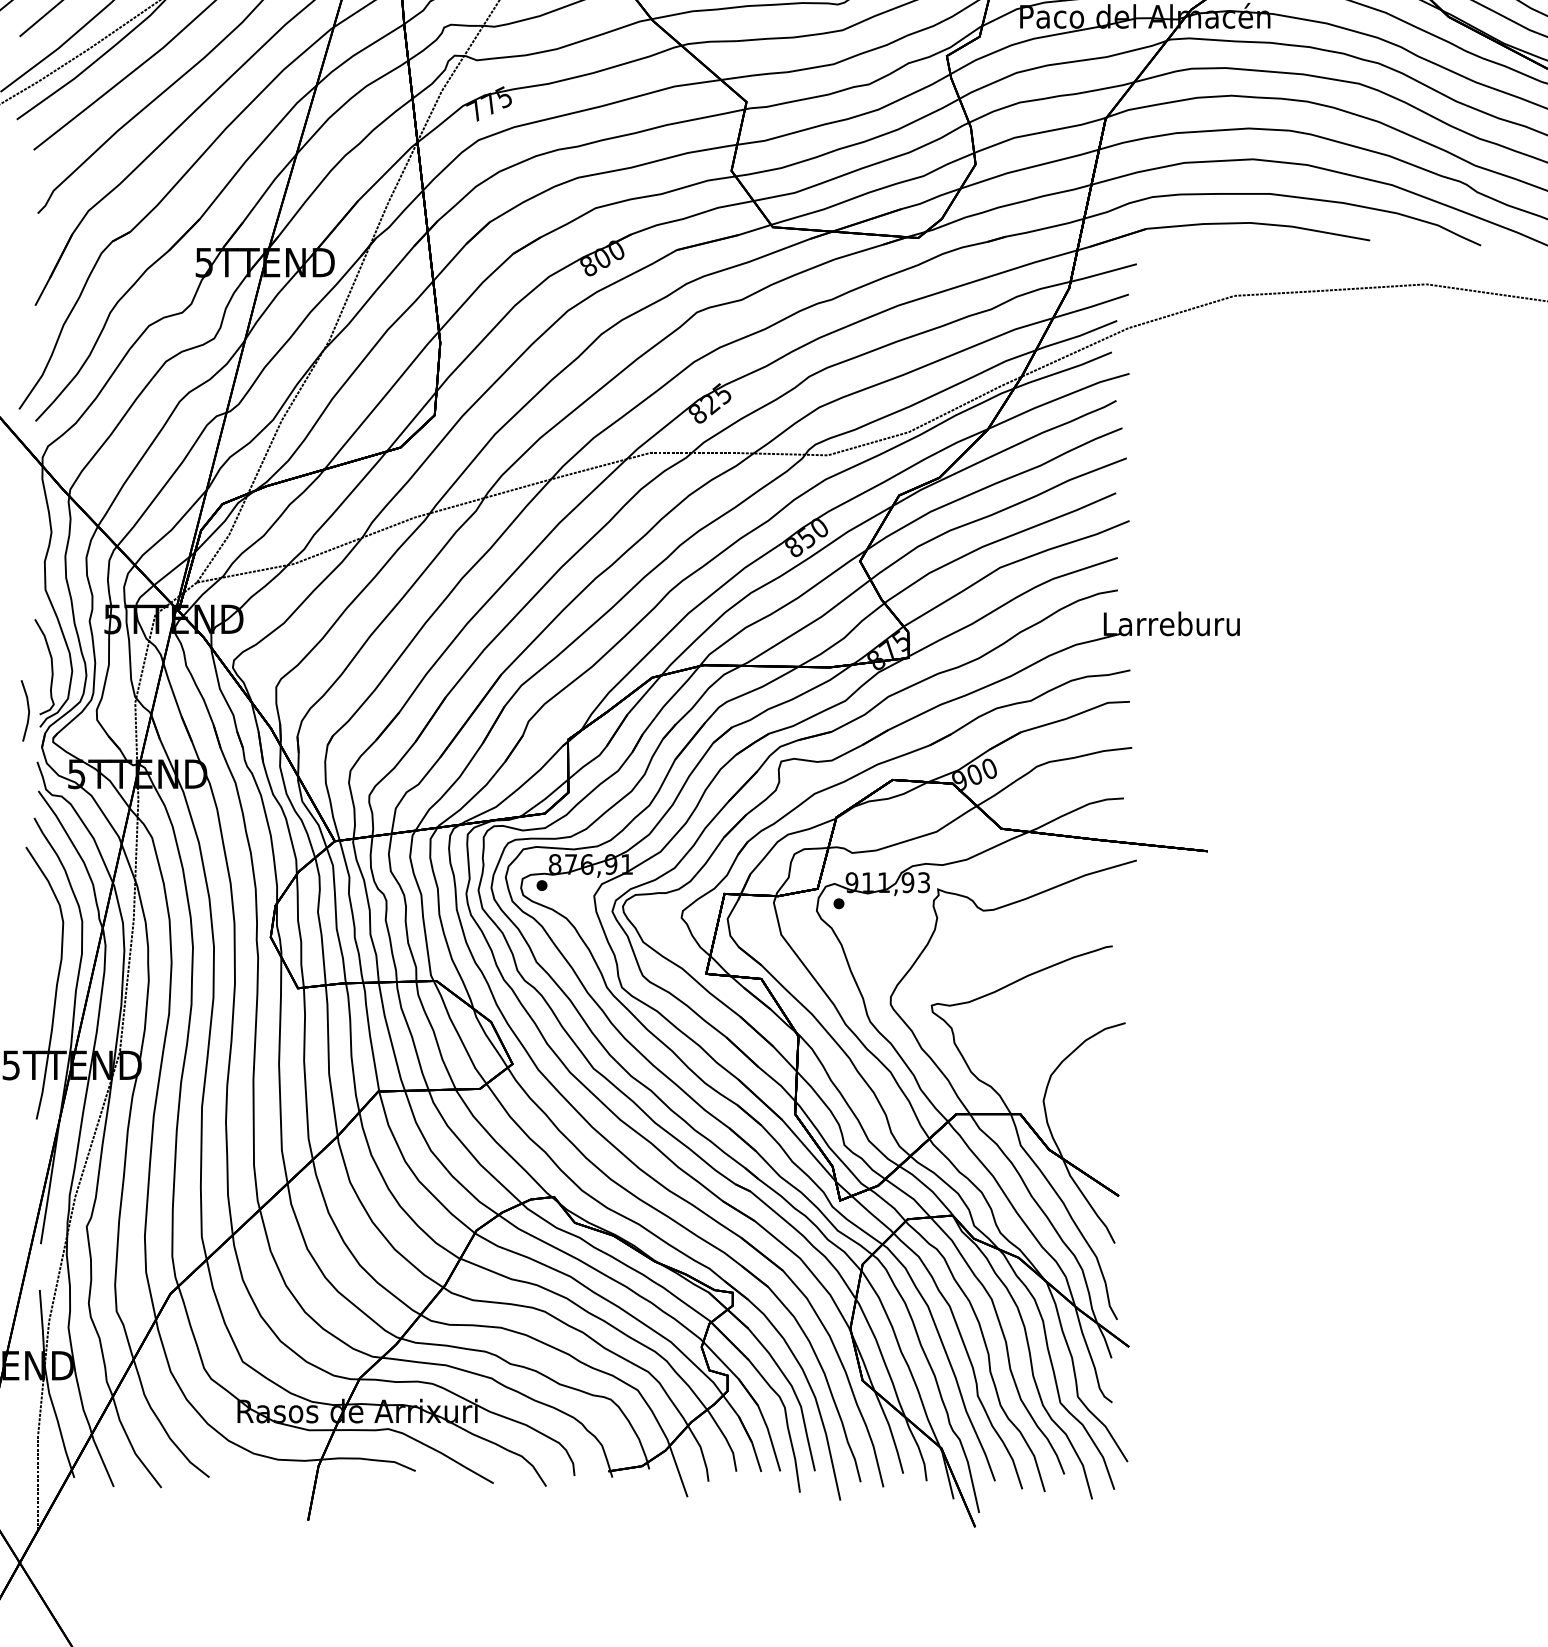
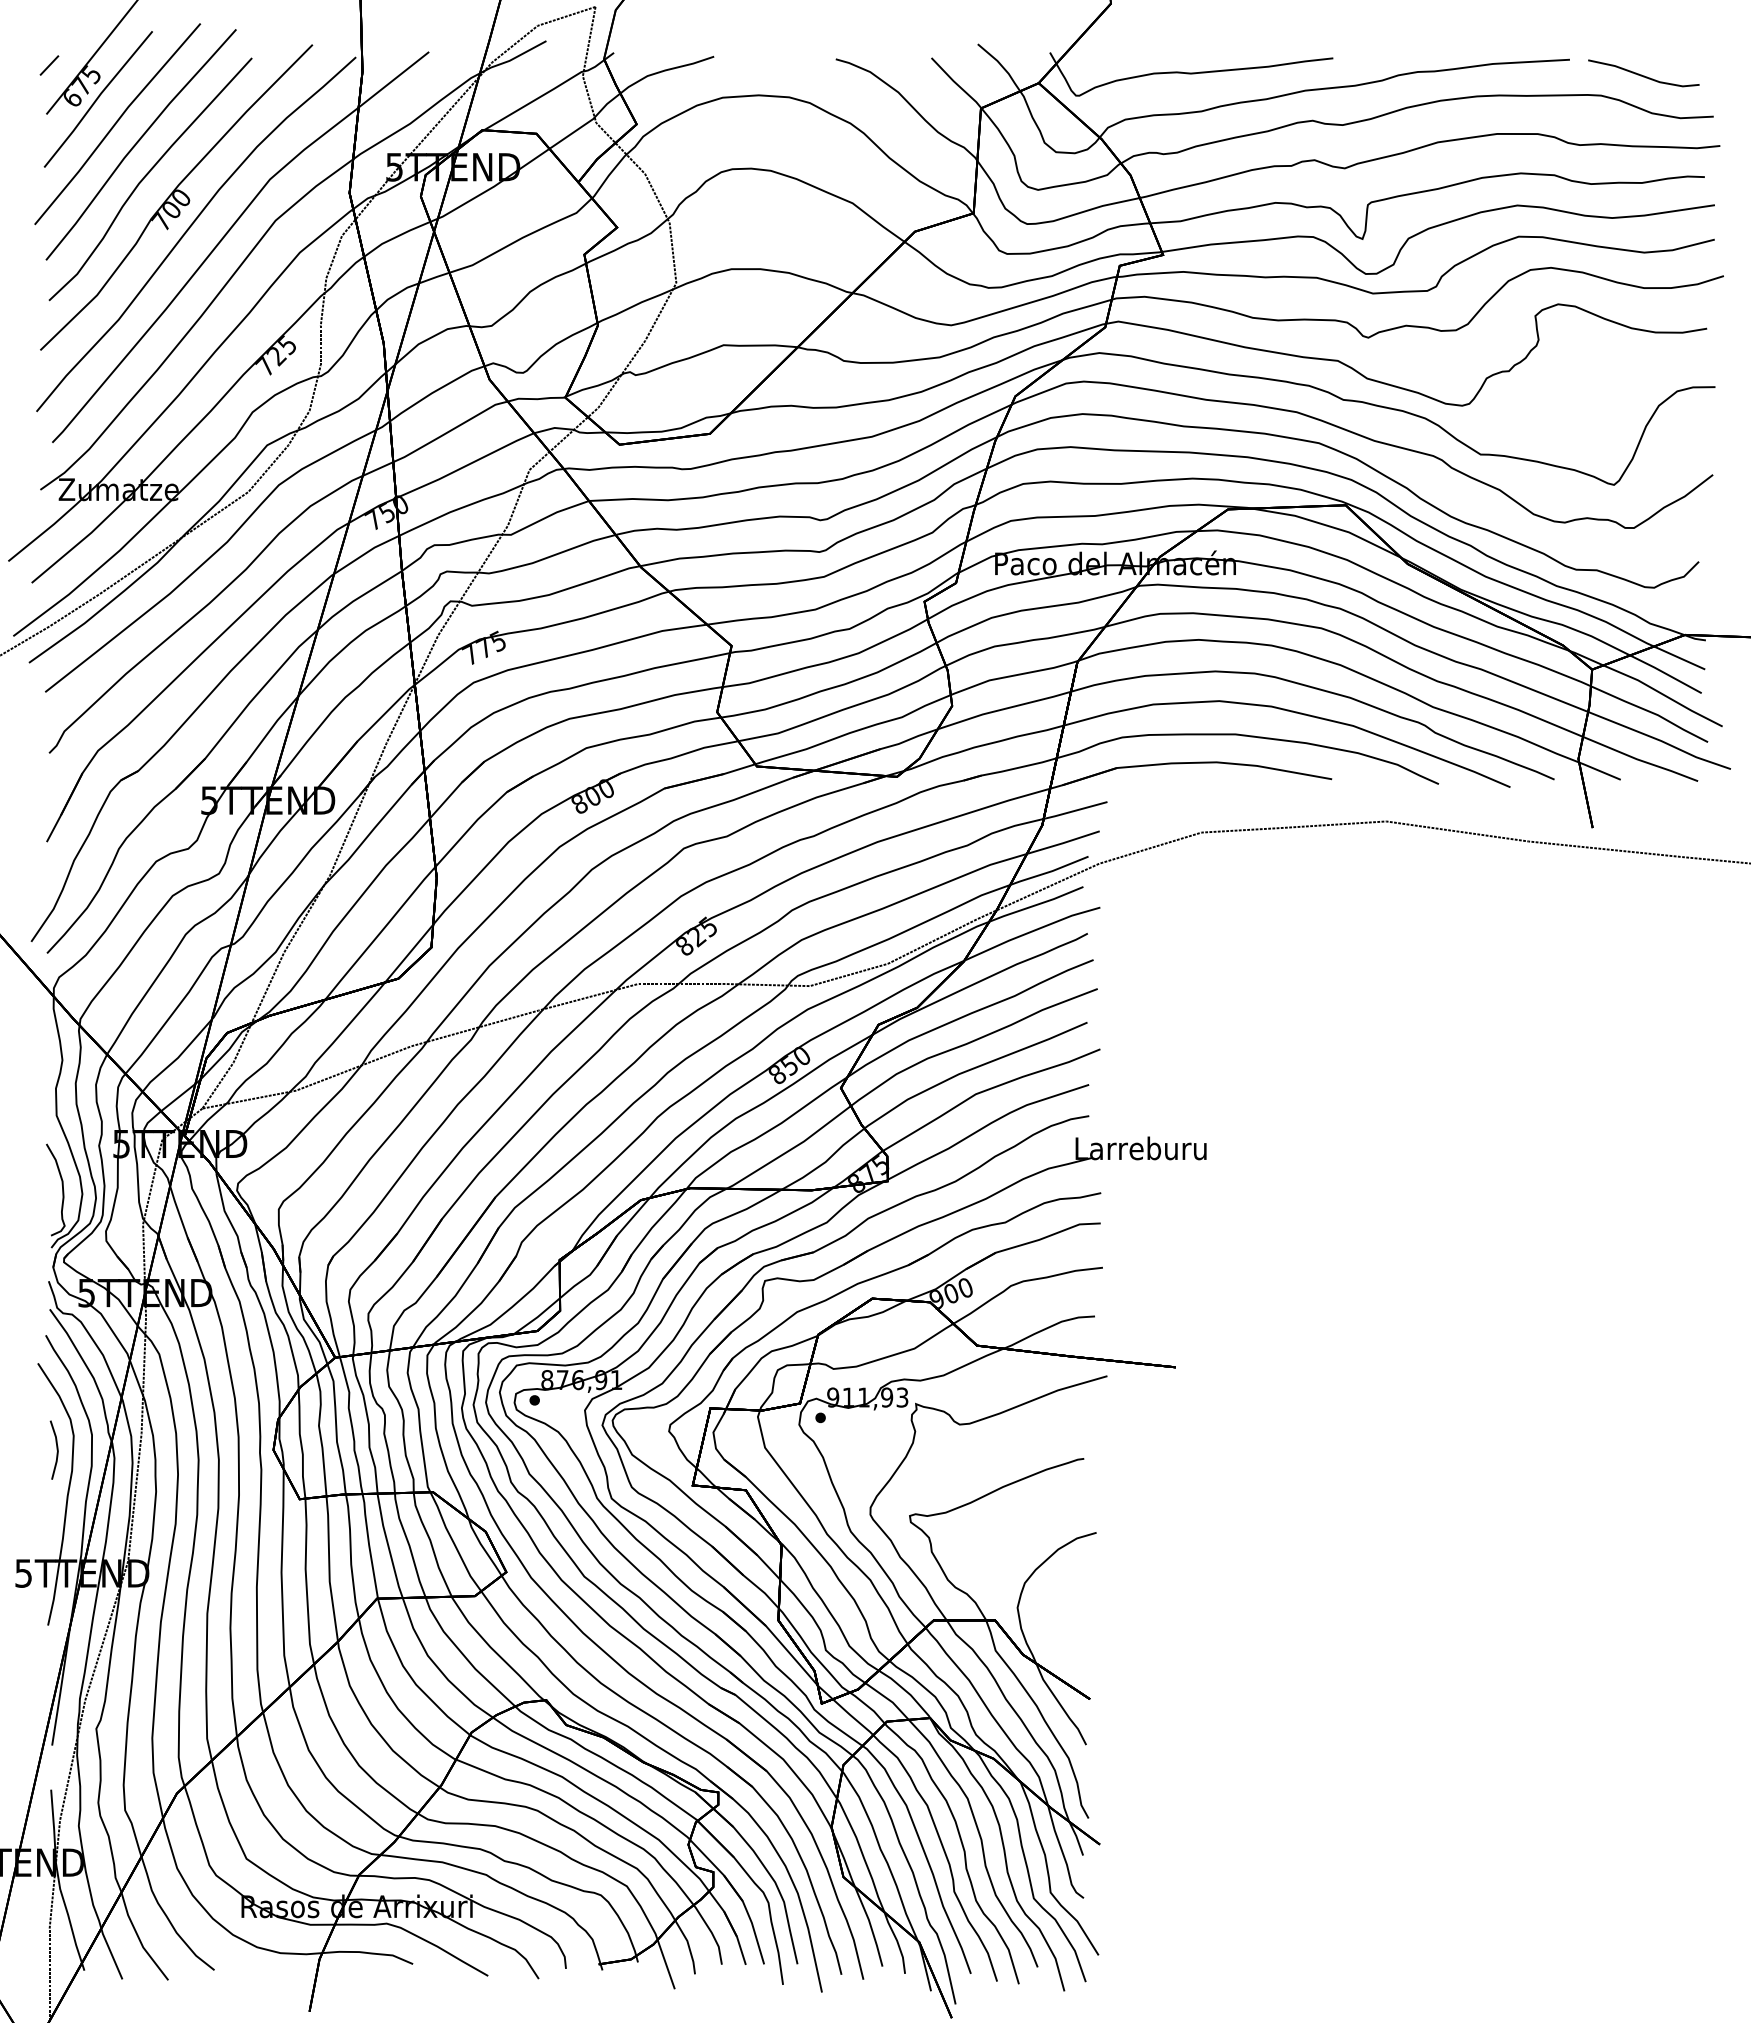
line: (27, 710) -> (56, 1449), moved

